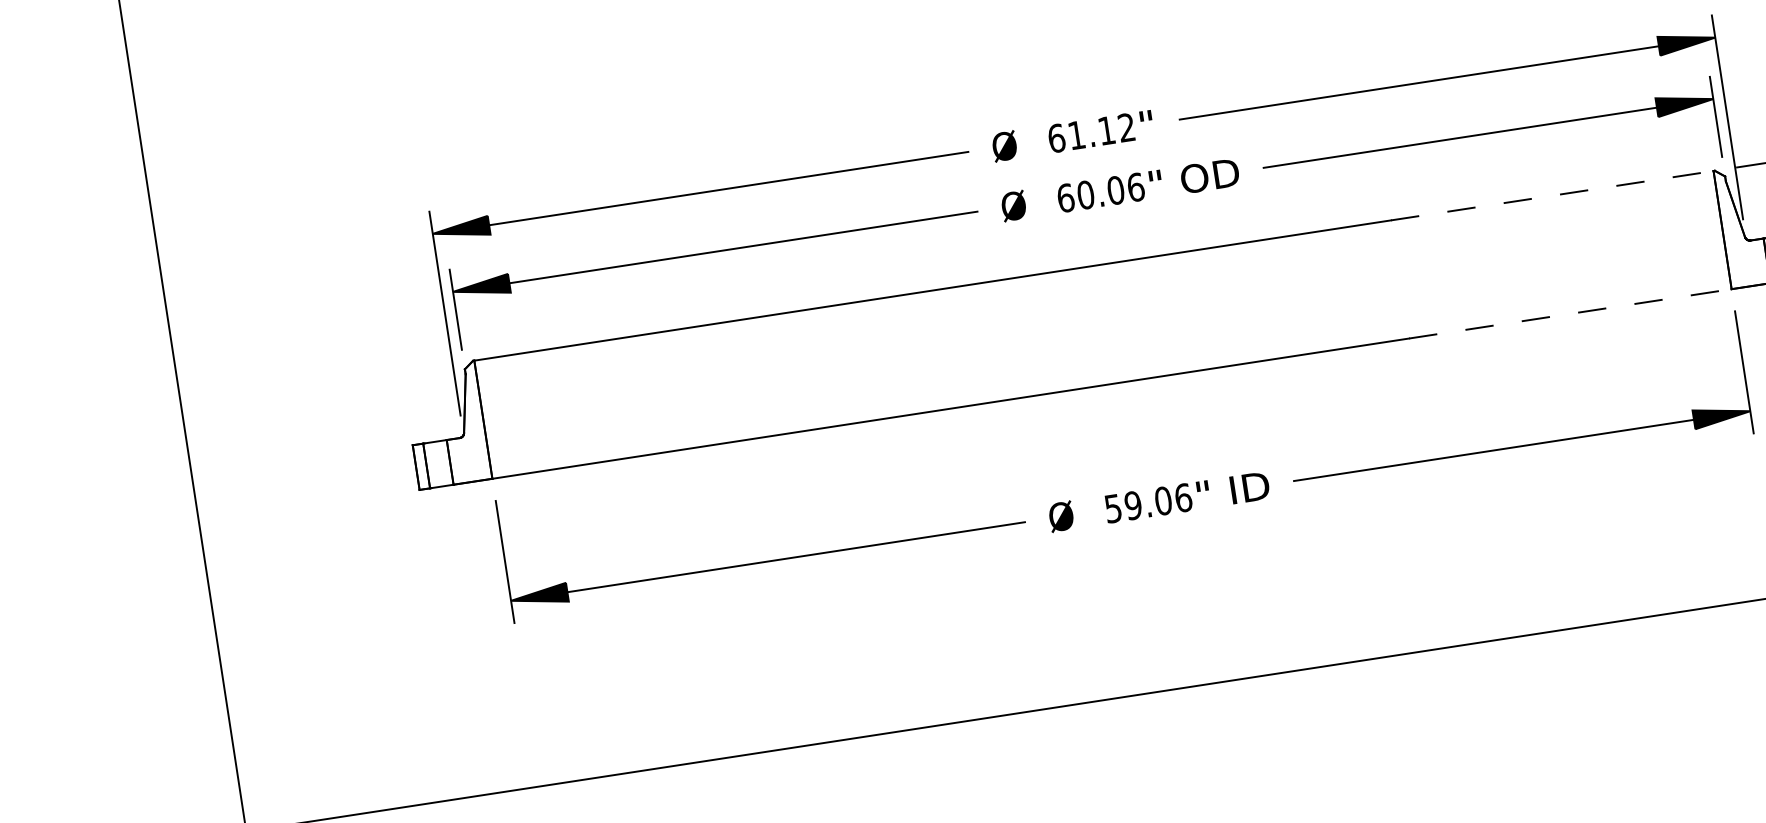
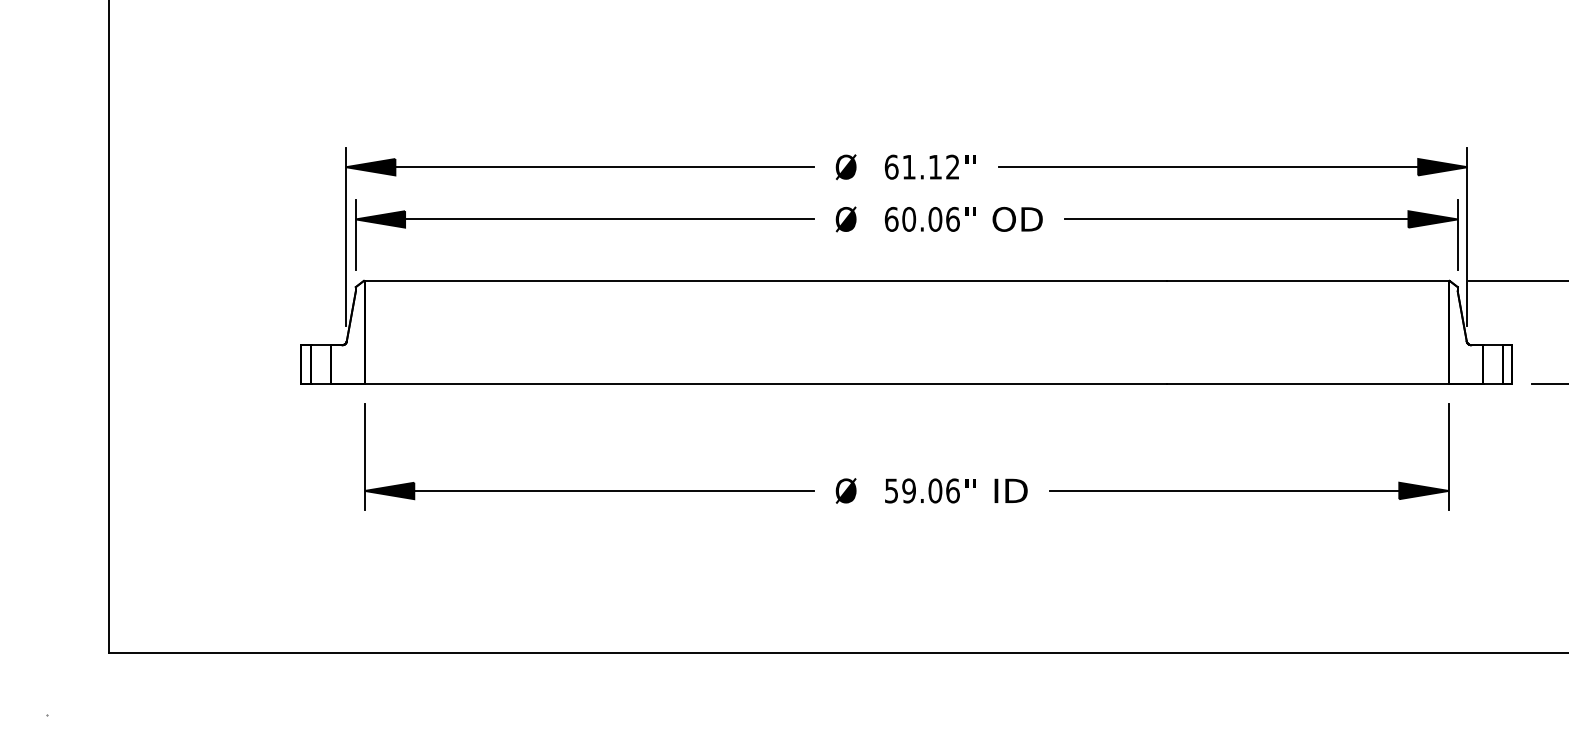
line: (1553, 195) -> (1308, 280), dashed -> solid
line: (1571, 313) -> (1308, 384), dashed -> solid

